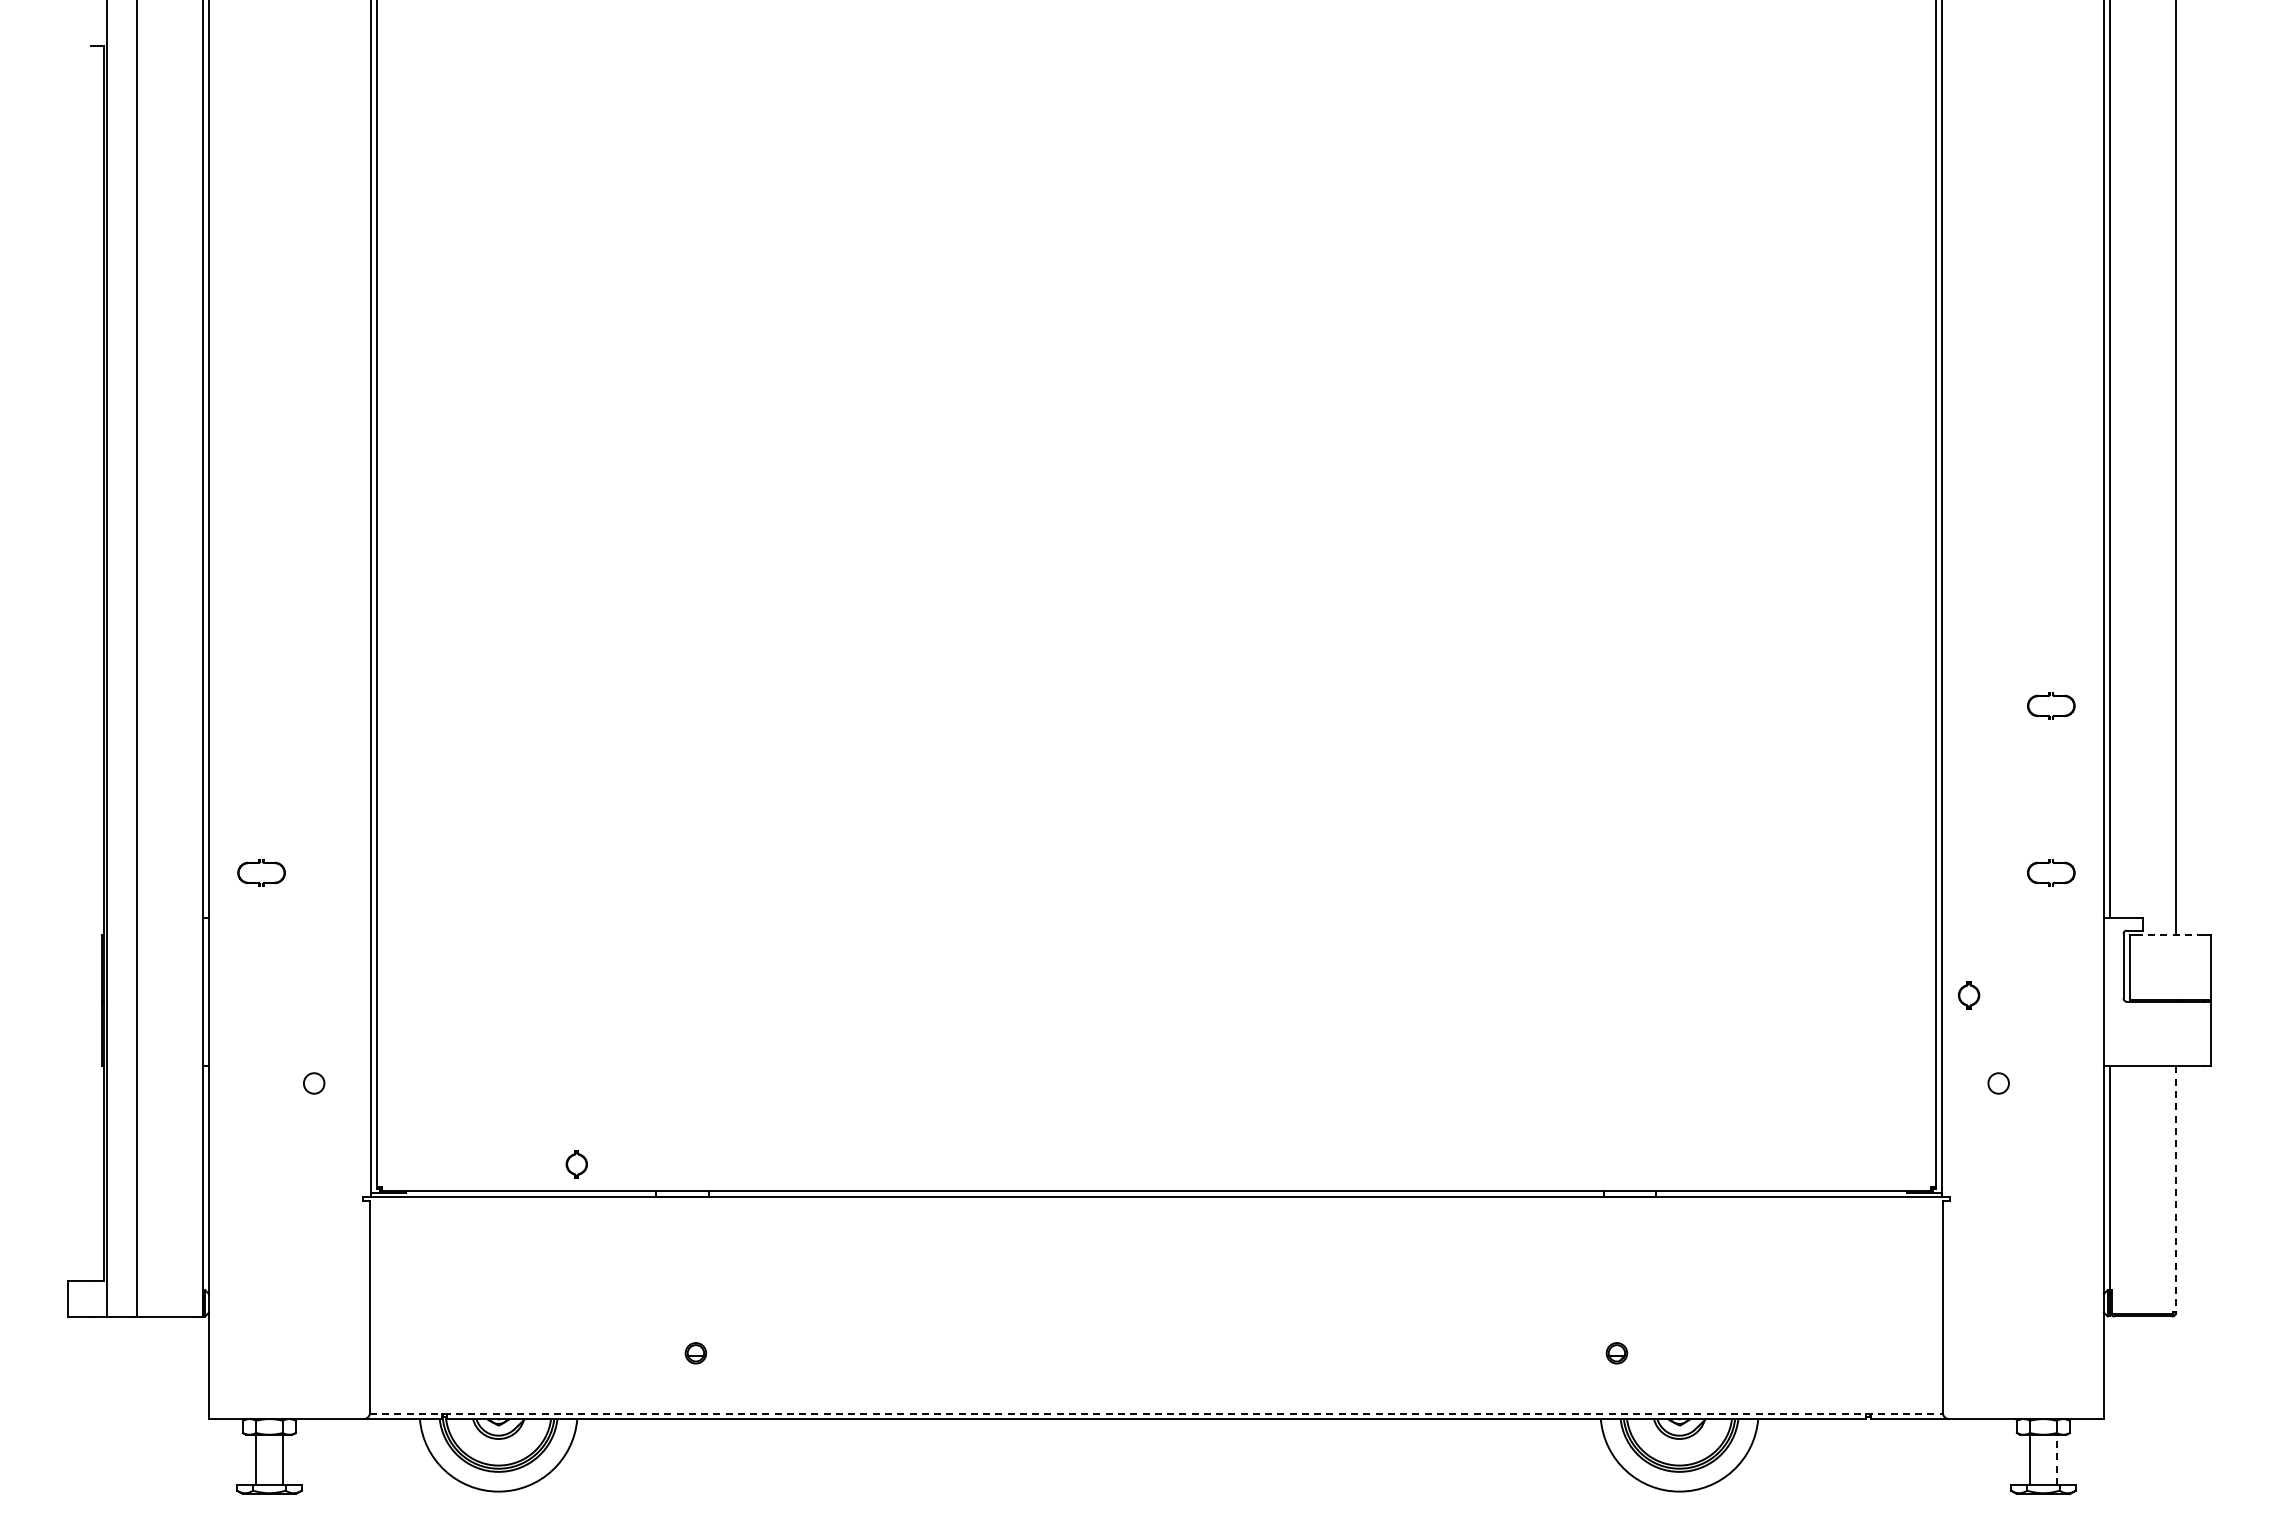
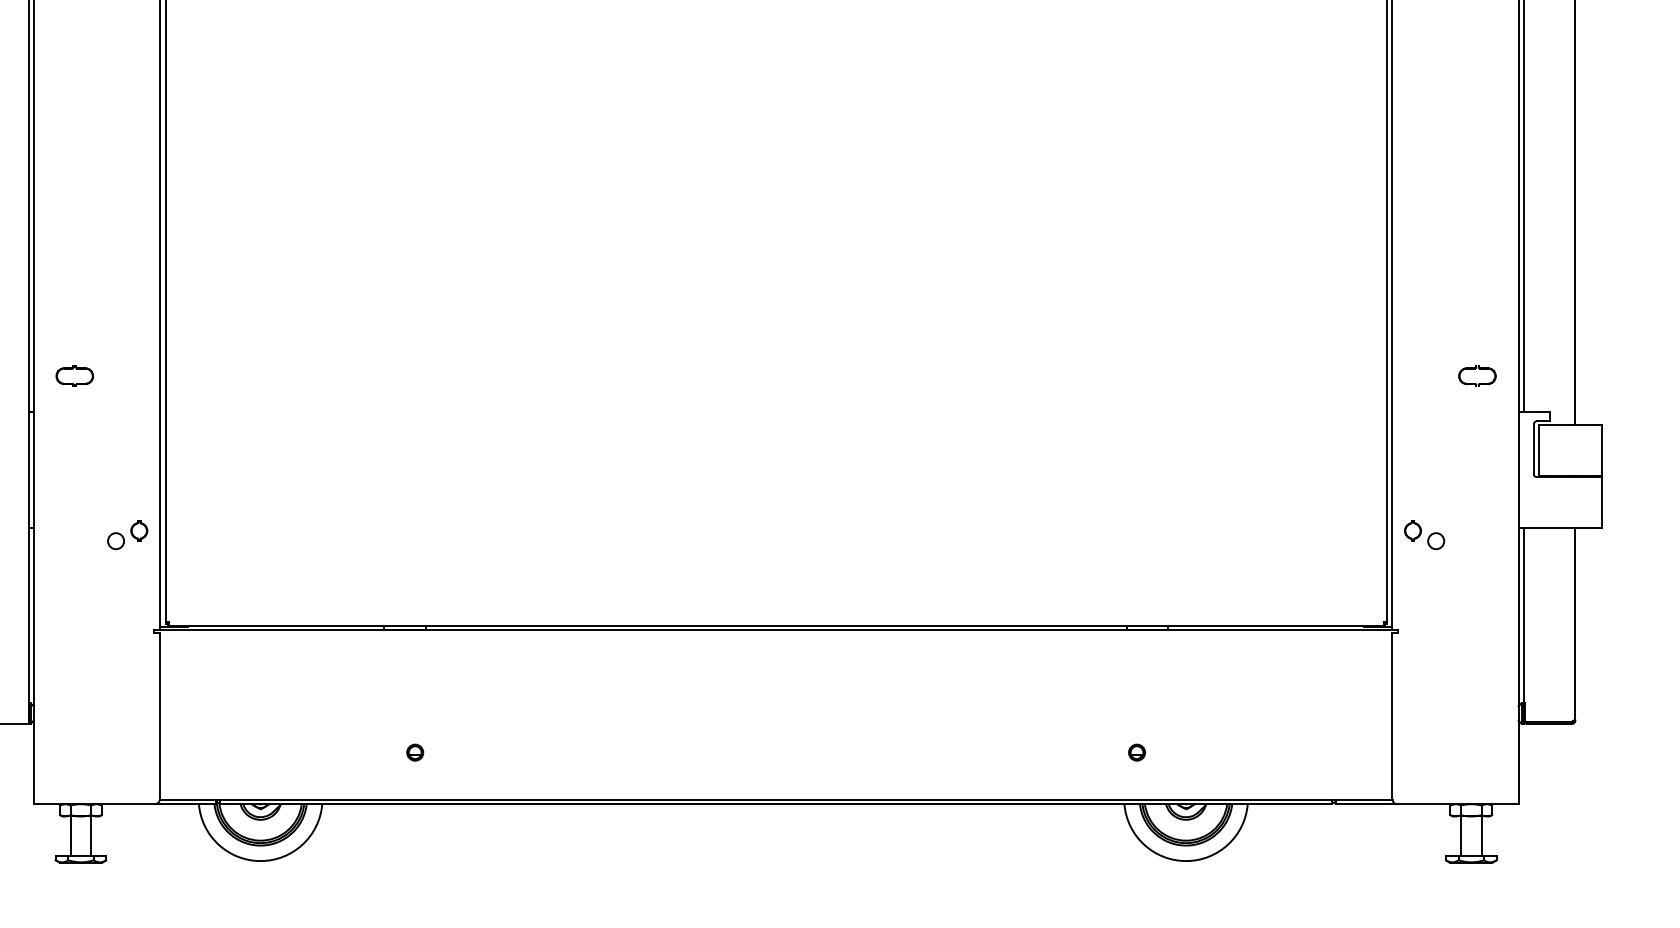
part: (2052, 696) -> (1478, 237), removed
line: (2170, 935) -> (1570, 425), dashed -> solid
part: (1968, 995) -> (1412, 531), moved
part: (576, 1164) -> (139, 531), moved
line: (2176, 1189) -> (1575, 624), dashed -> solid
line: (1156, 1414) -> (776, 800), dashed -> solid
line: (2056, 1459) -> (1481, 835), dashed -> solid

